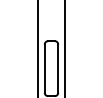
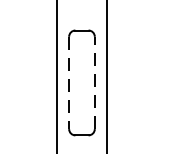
line: (58, 68) -> (95, 82), solid -> dashed
line: (44, 69) -> (68, 84), solid -> dashed

